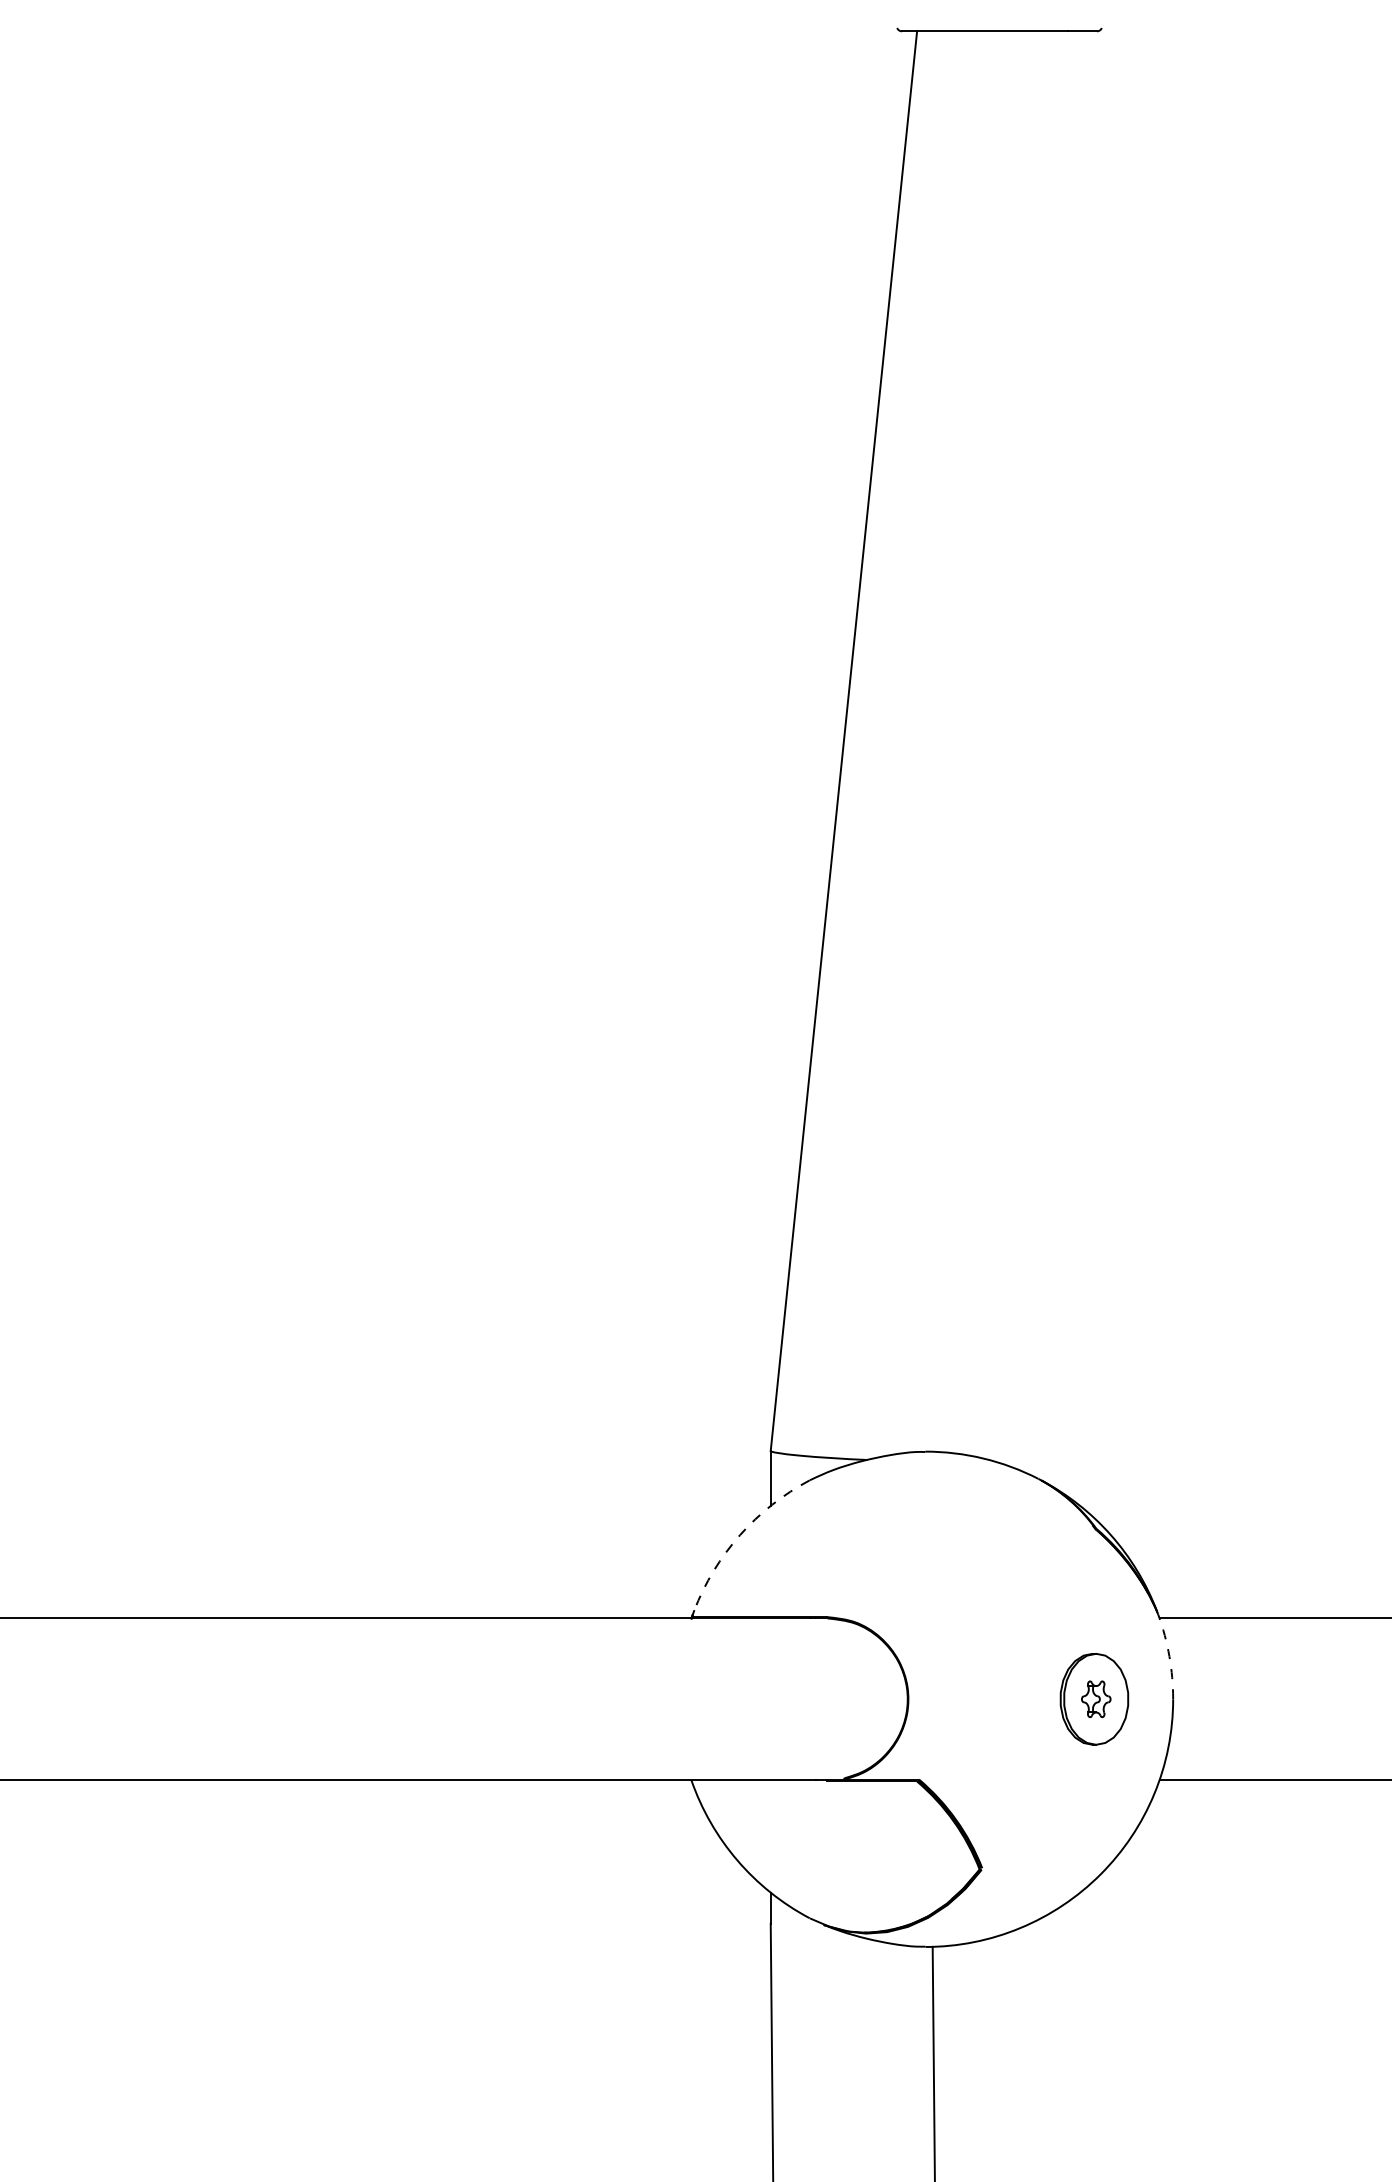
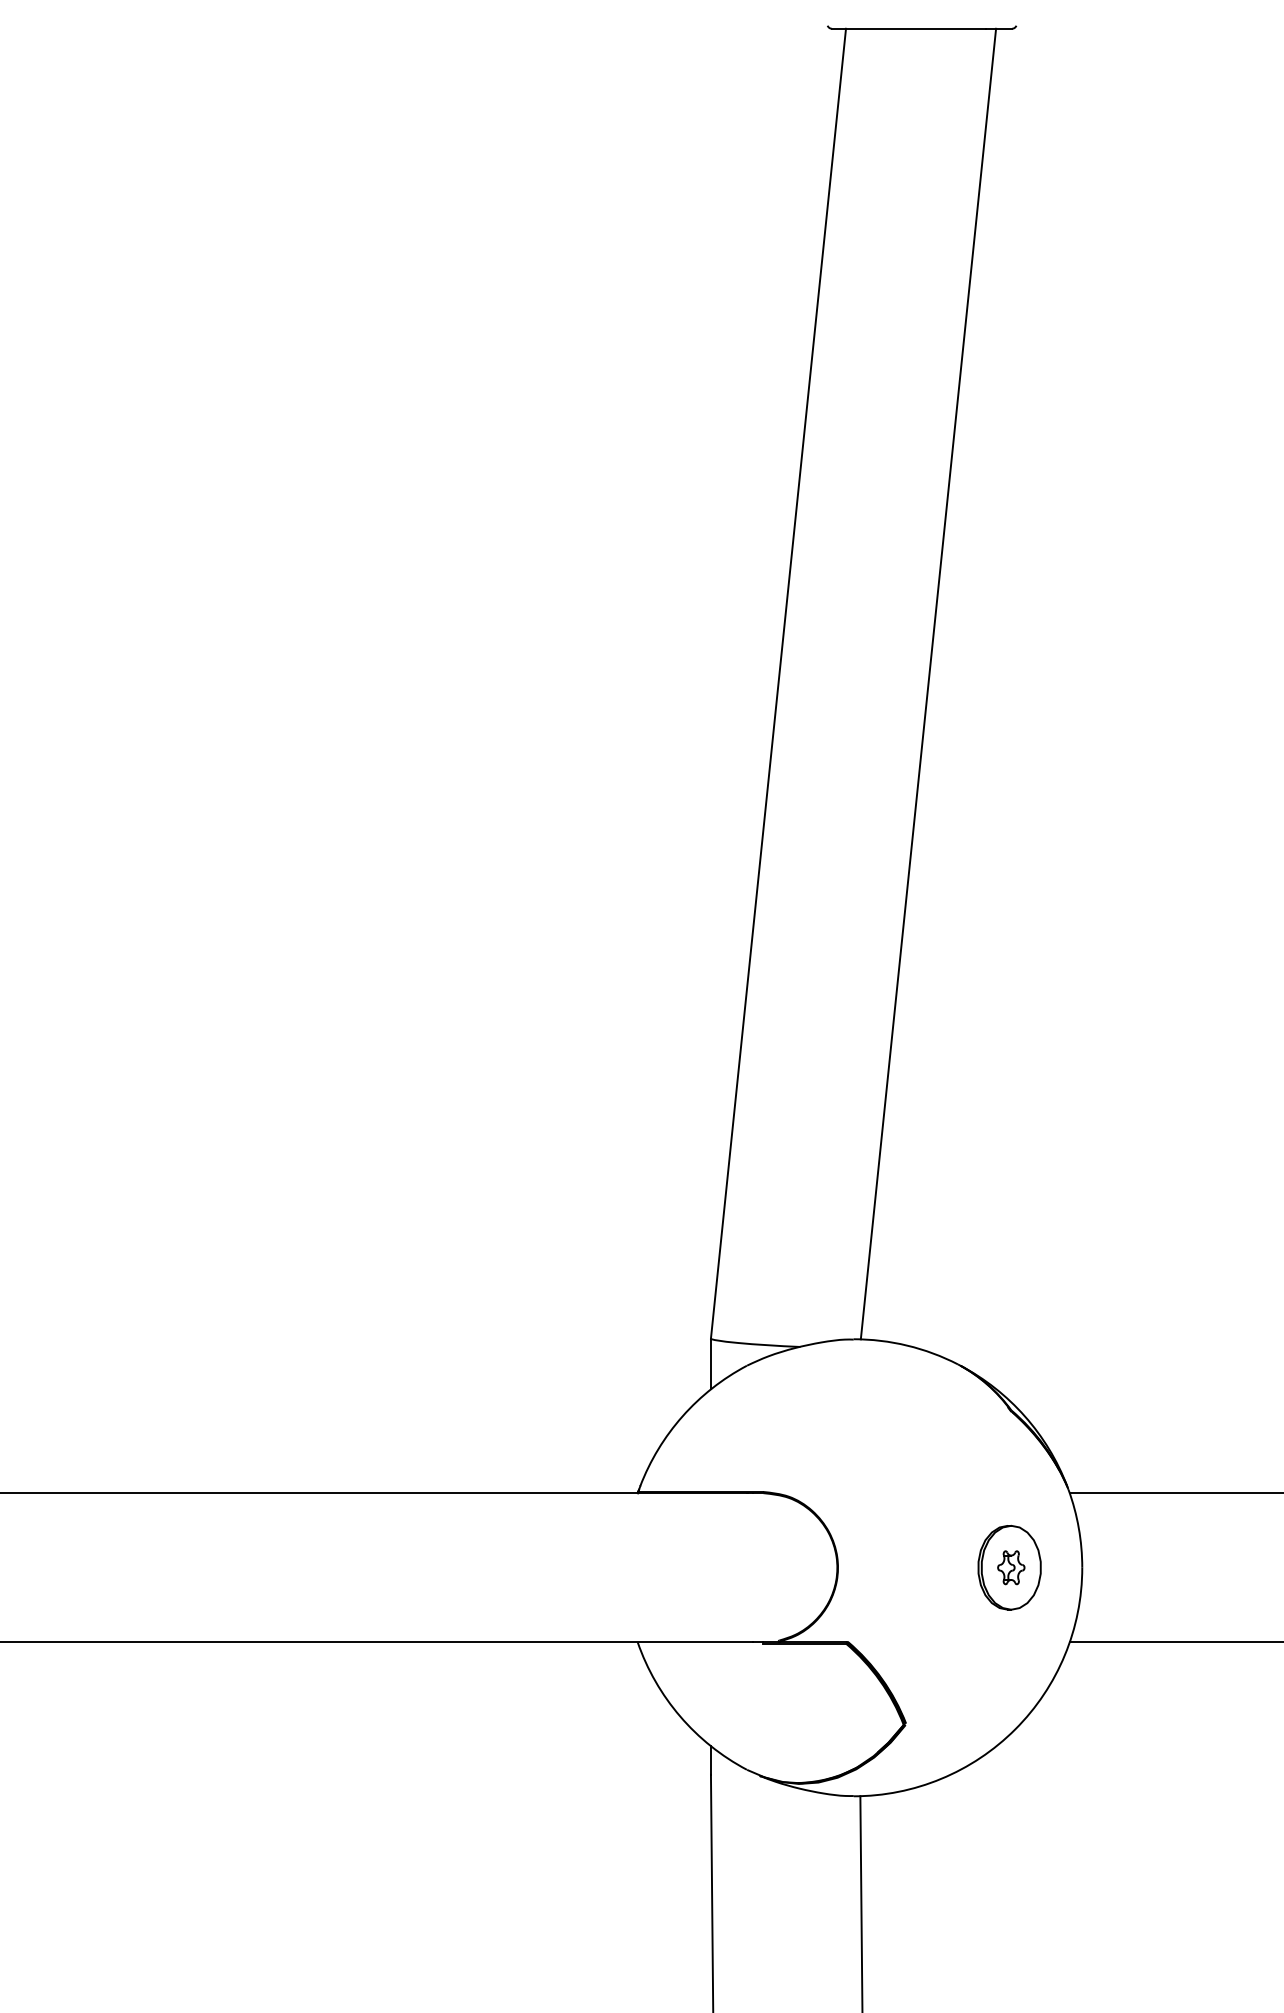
line: (1006, 740) -> (928, 683), added
arc: (739, 1535) -> (682, 1416), dashed -> solid
arc: (1169, 1656) -> (1078, 1528), dashed -> solid

